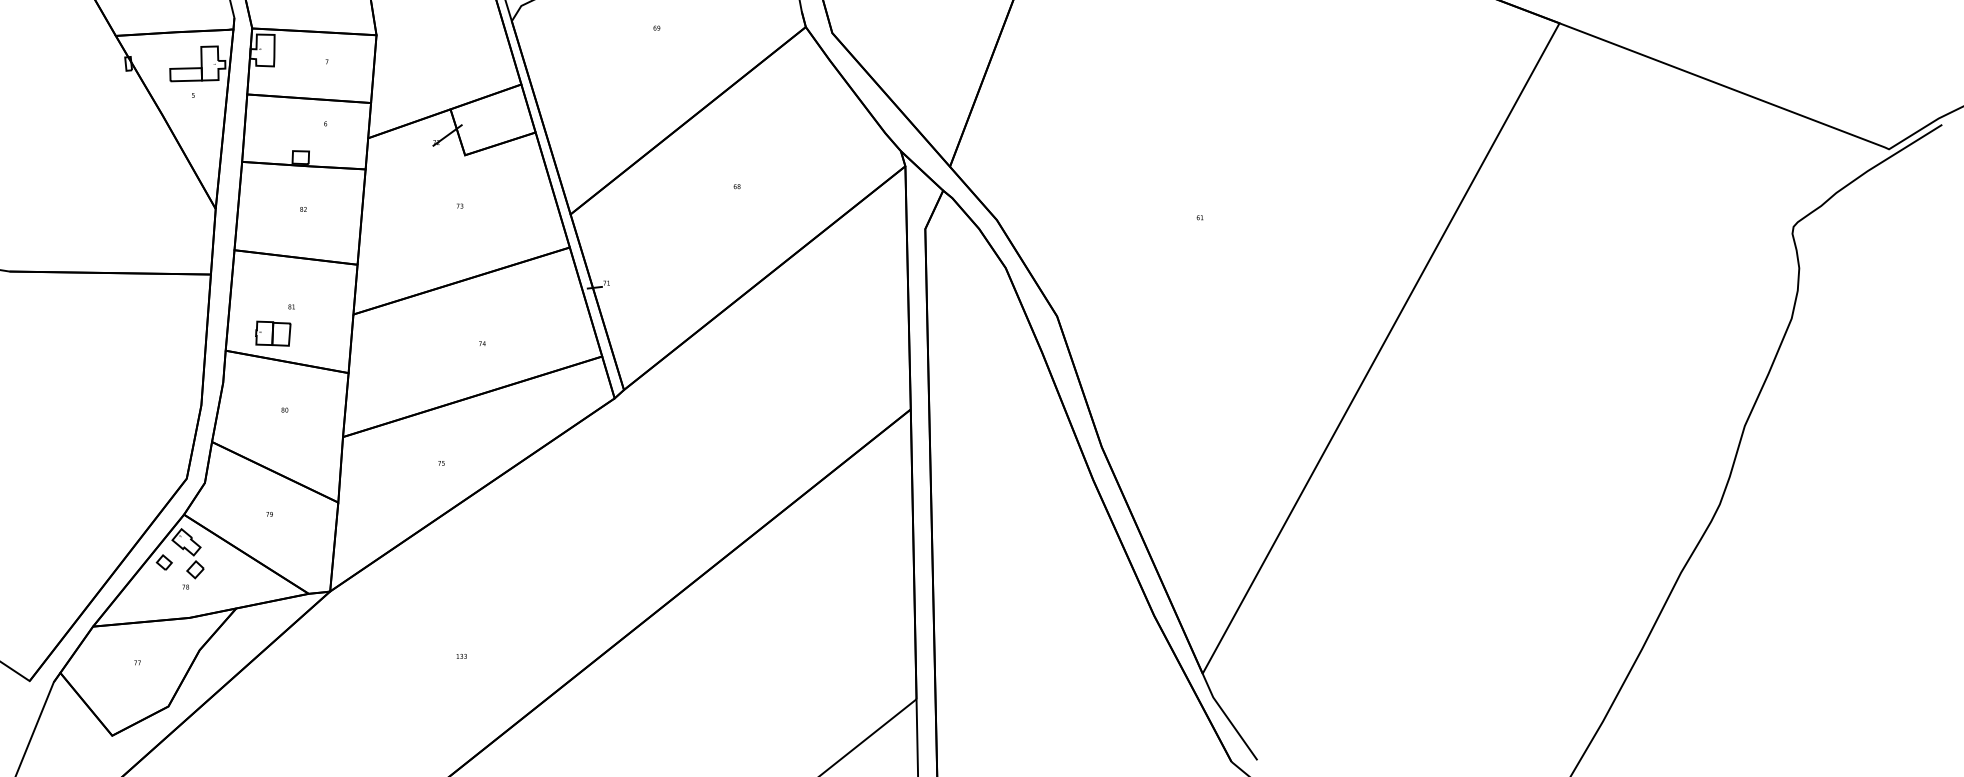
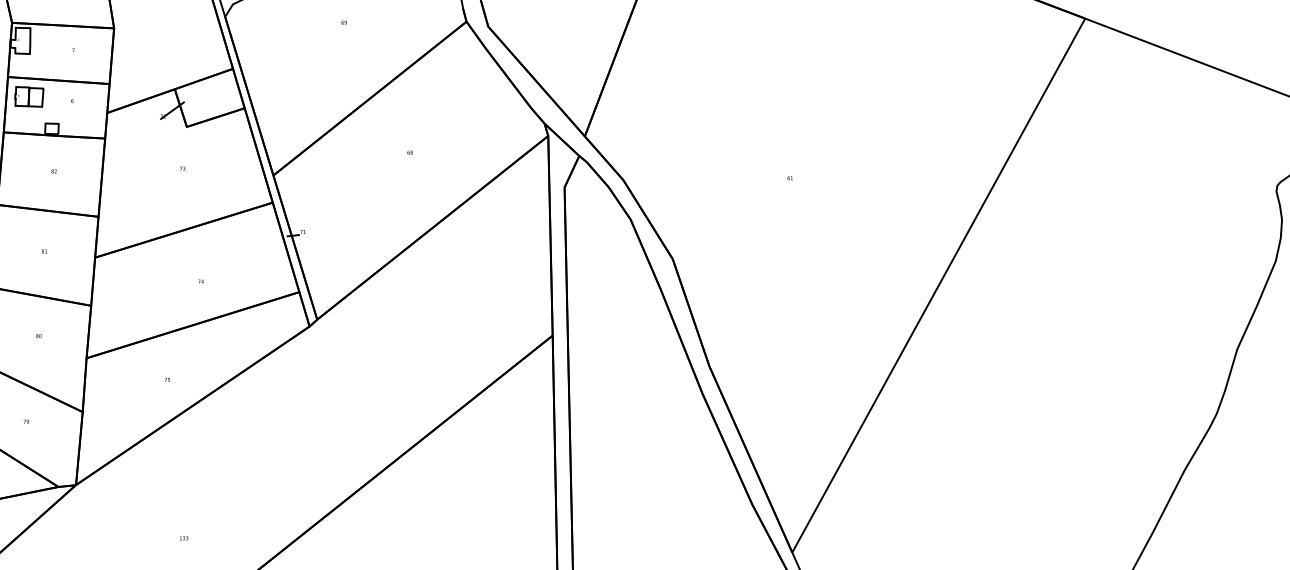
part: (273, 333) -> (29, 96), moved

